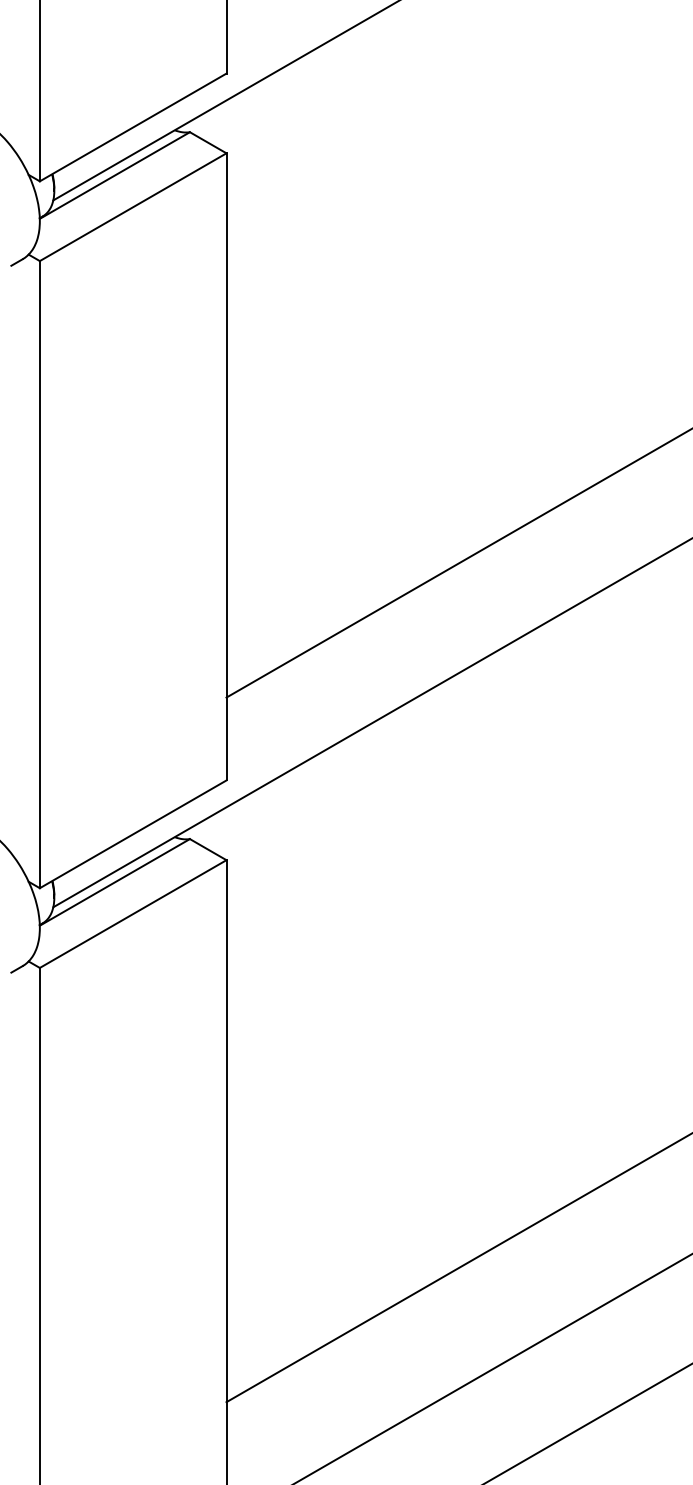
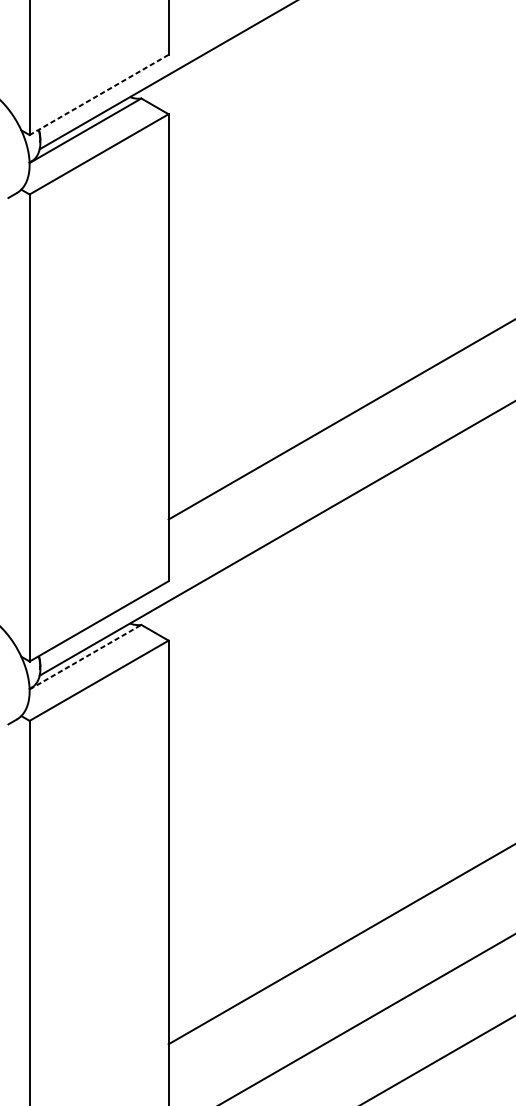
line: (133, 127) -> (99, 95), solid -> dashed
line: (114, 882) -> (85, 657), solid -> dashed

